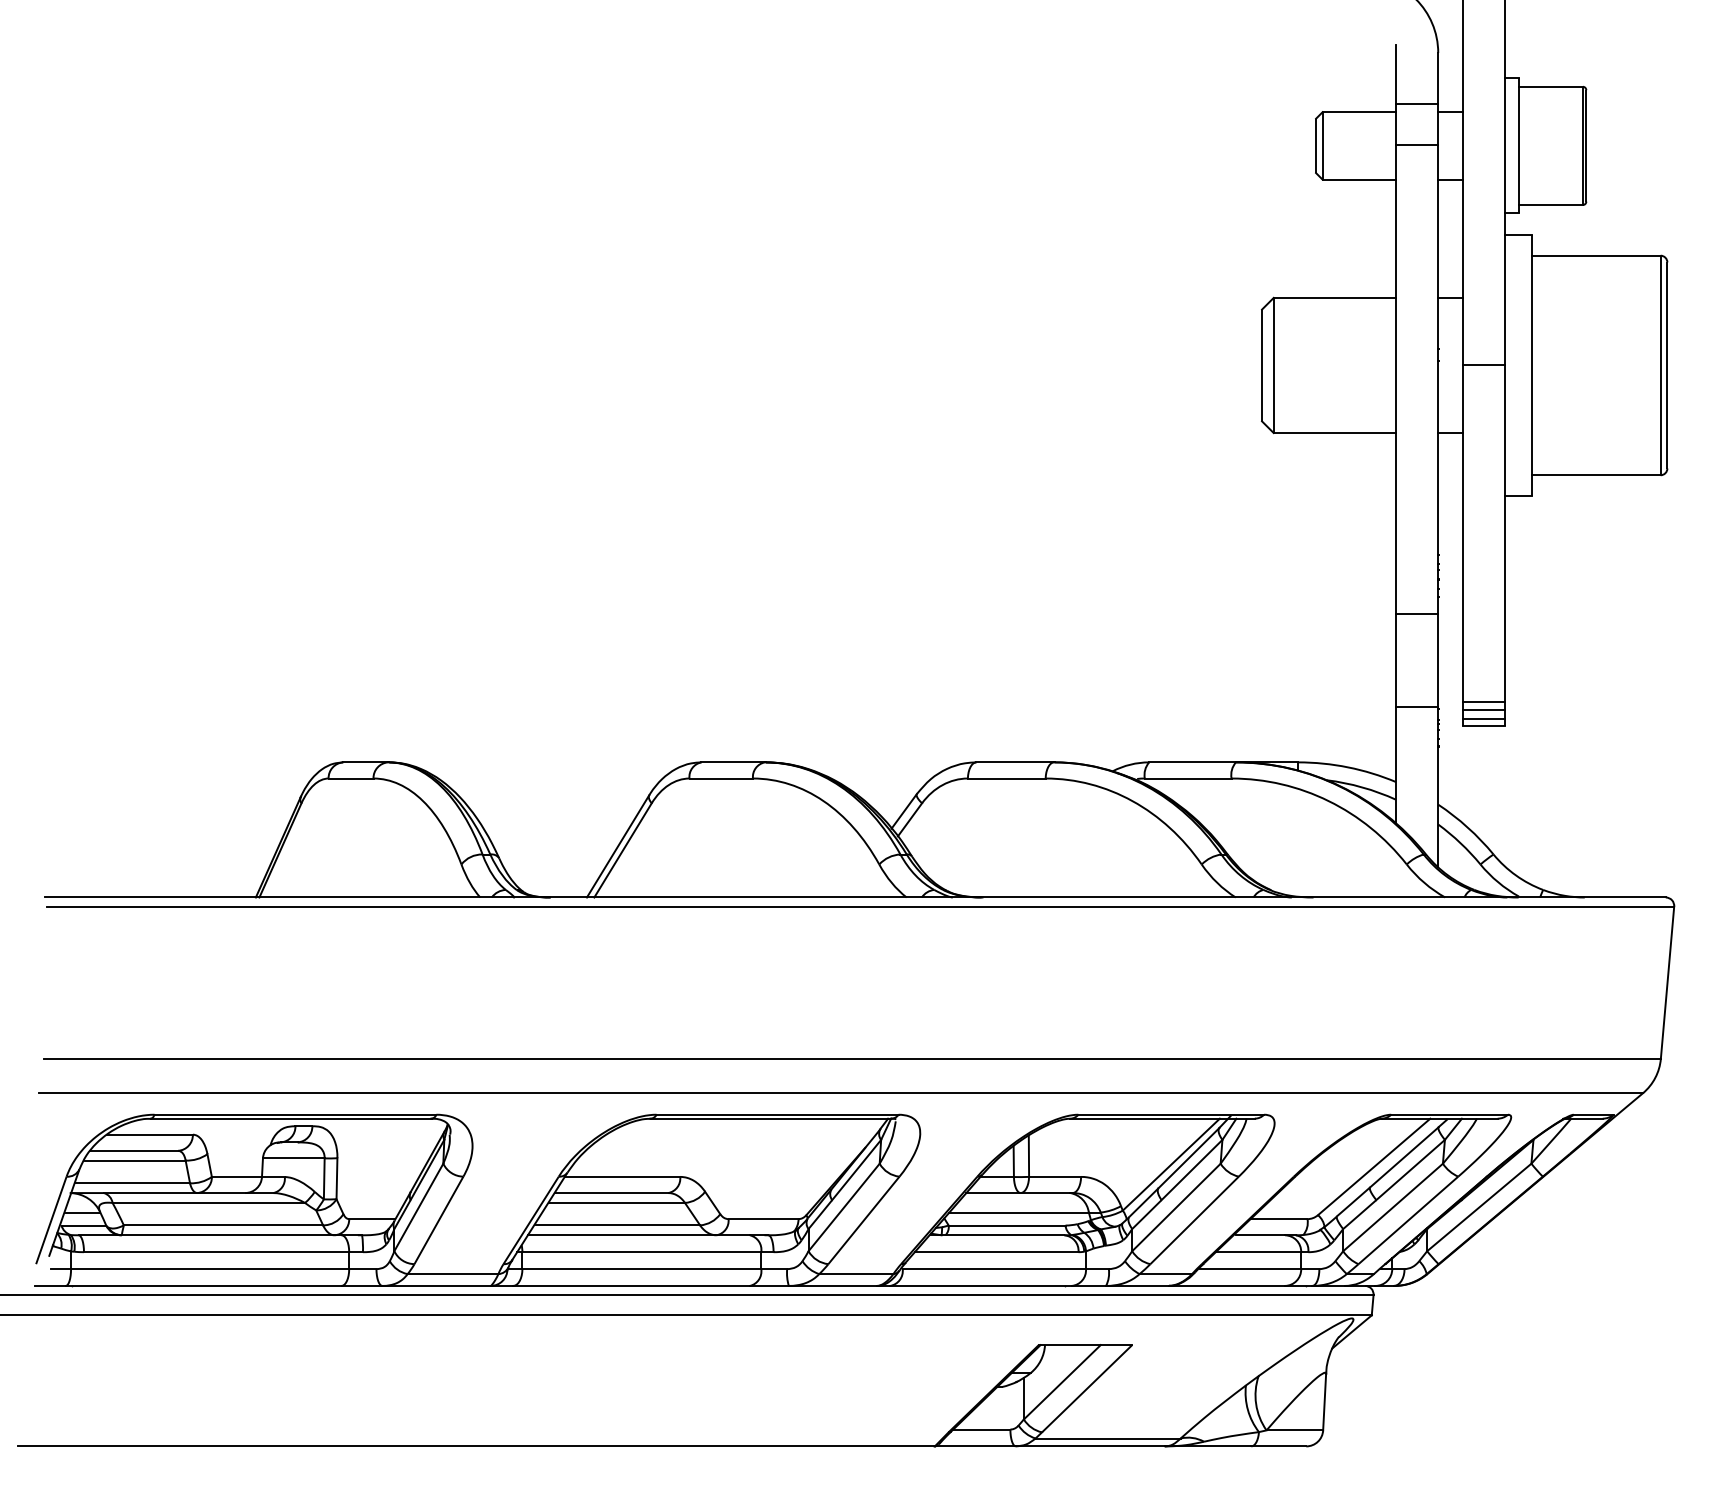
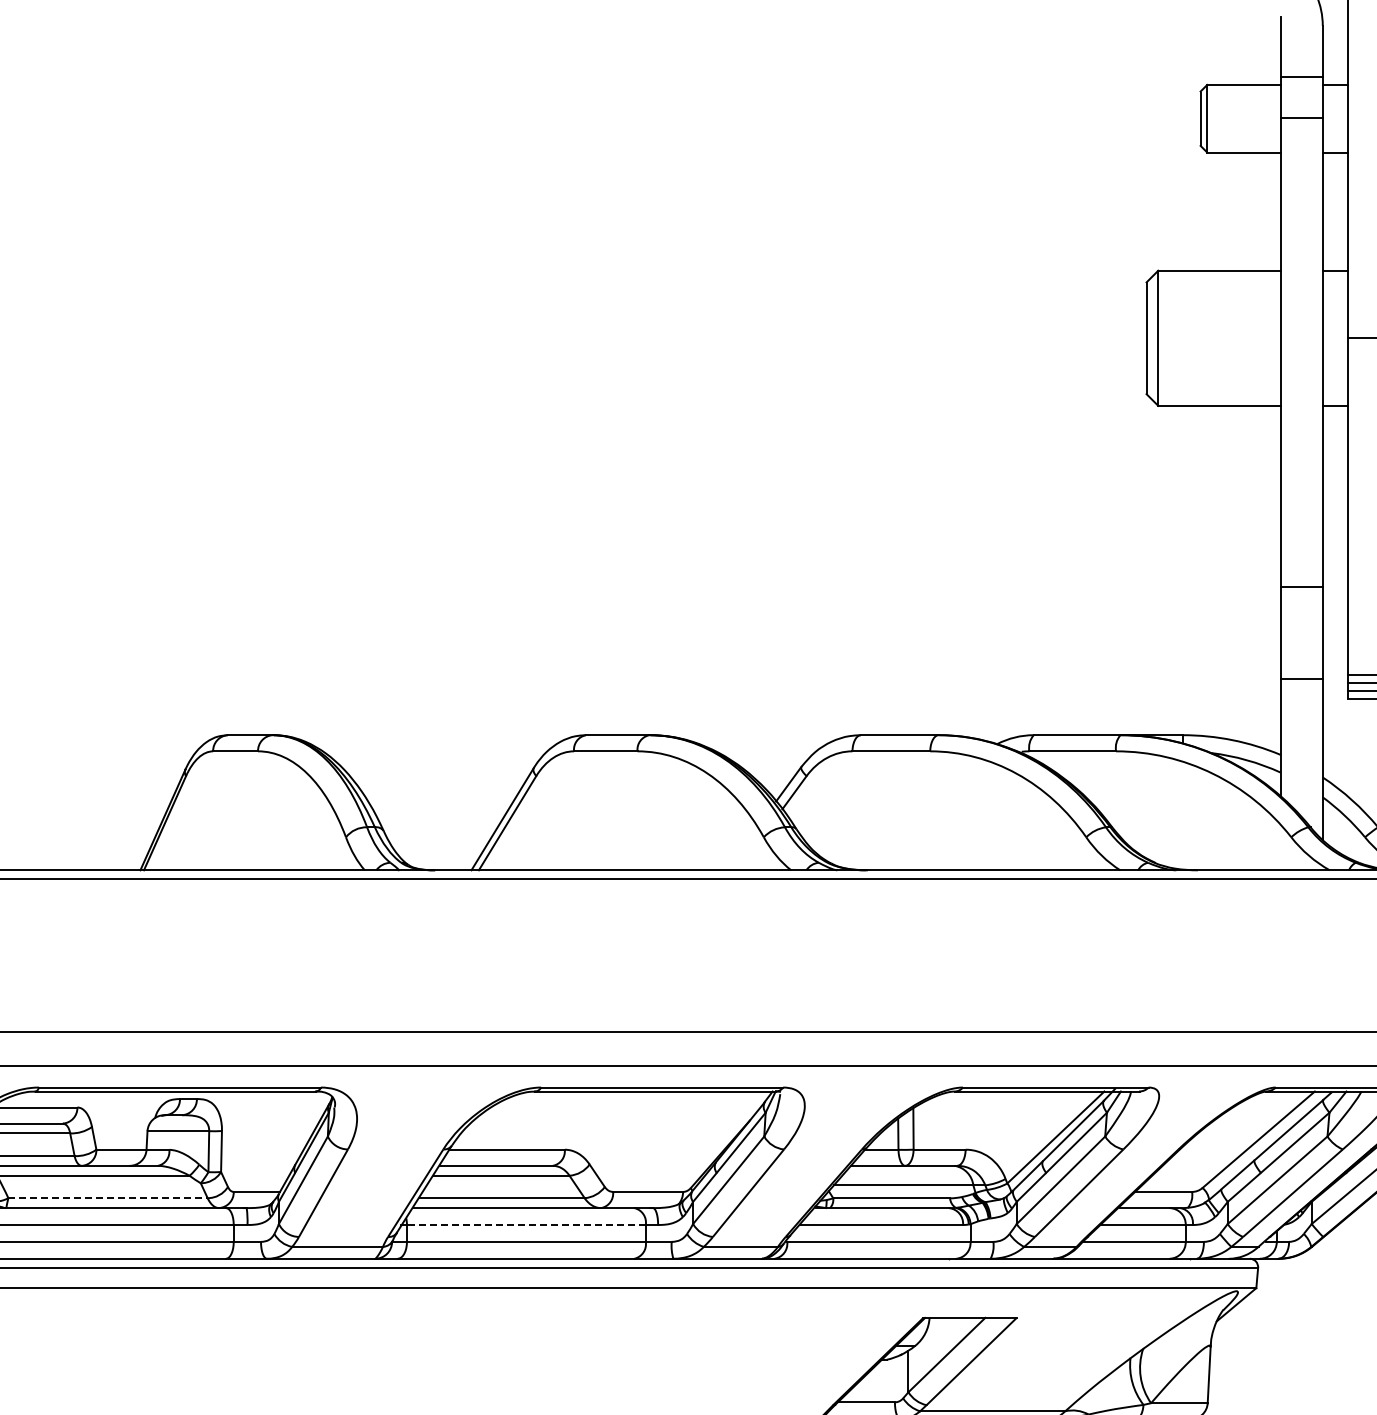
line: (223, 1225) -> (108, 1198), solid -> dashed
line: (641, 1252) -> (526, 1225), solid -> dashed

